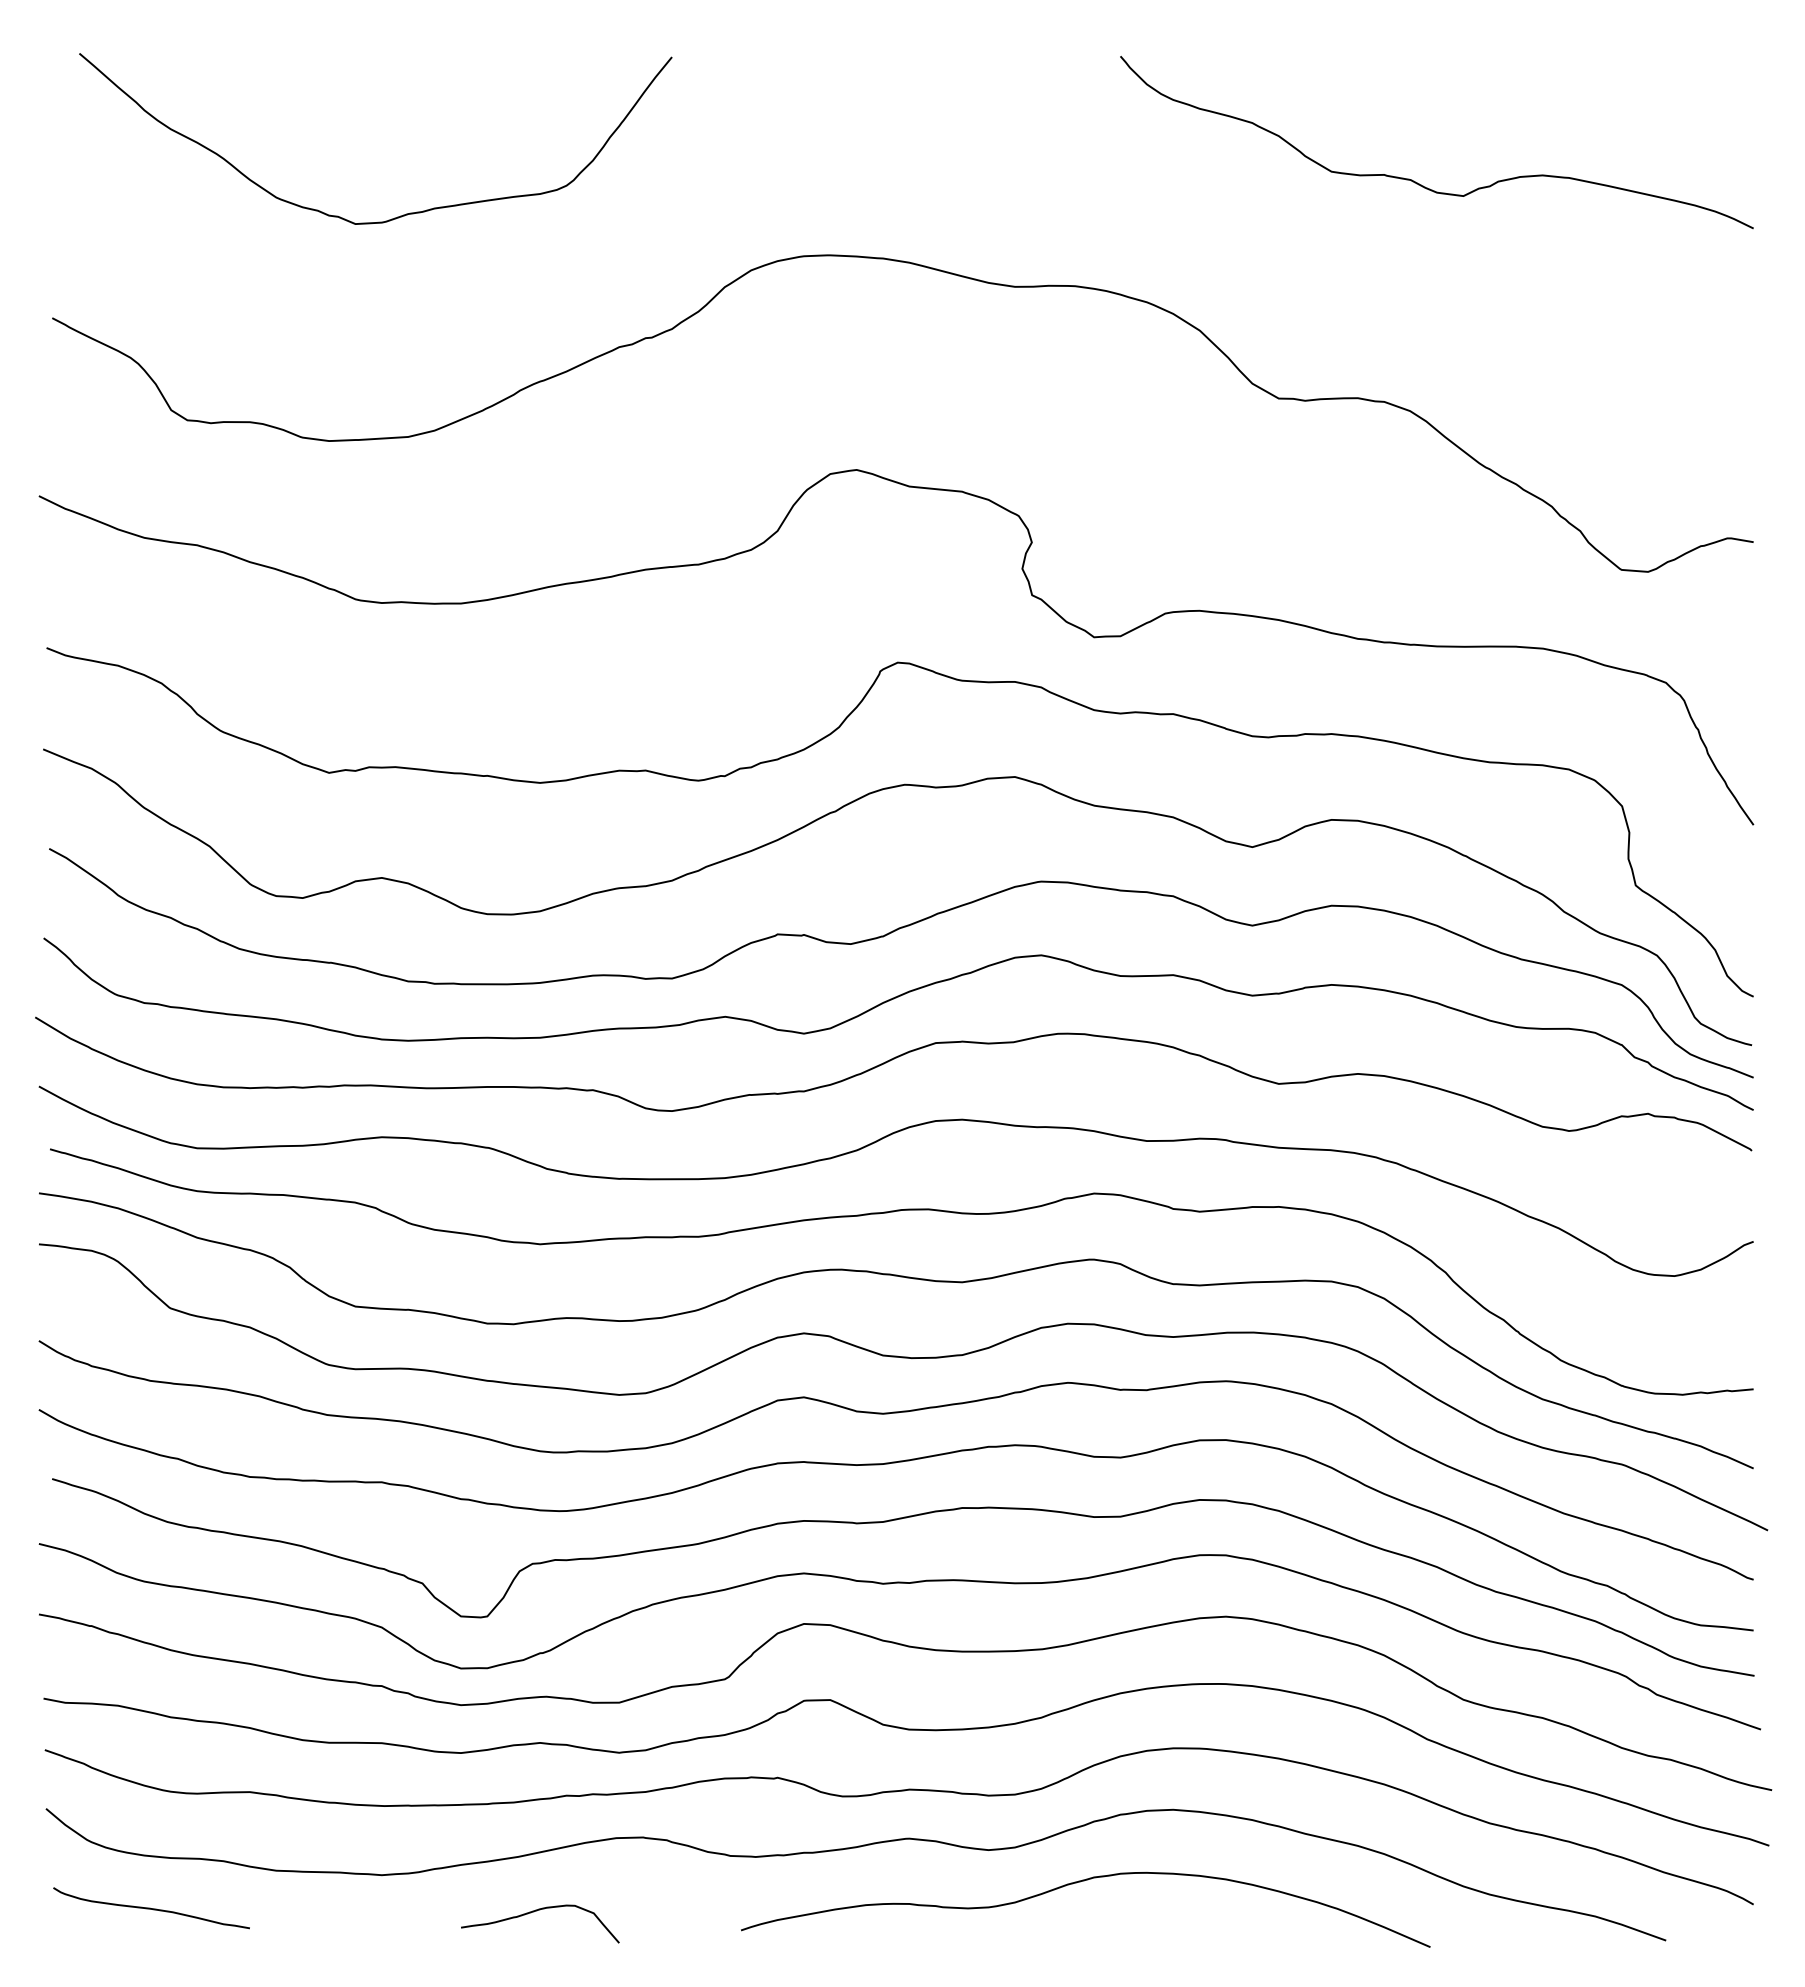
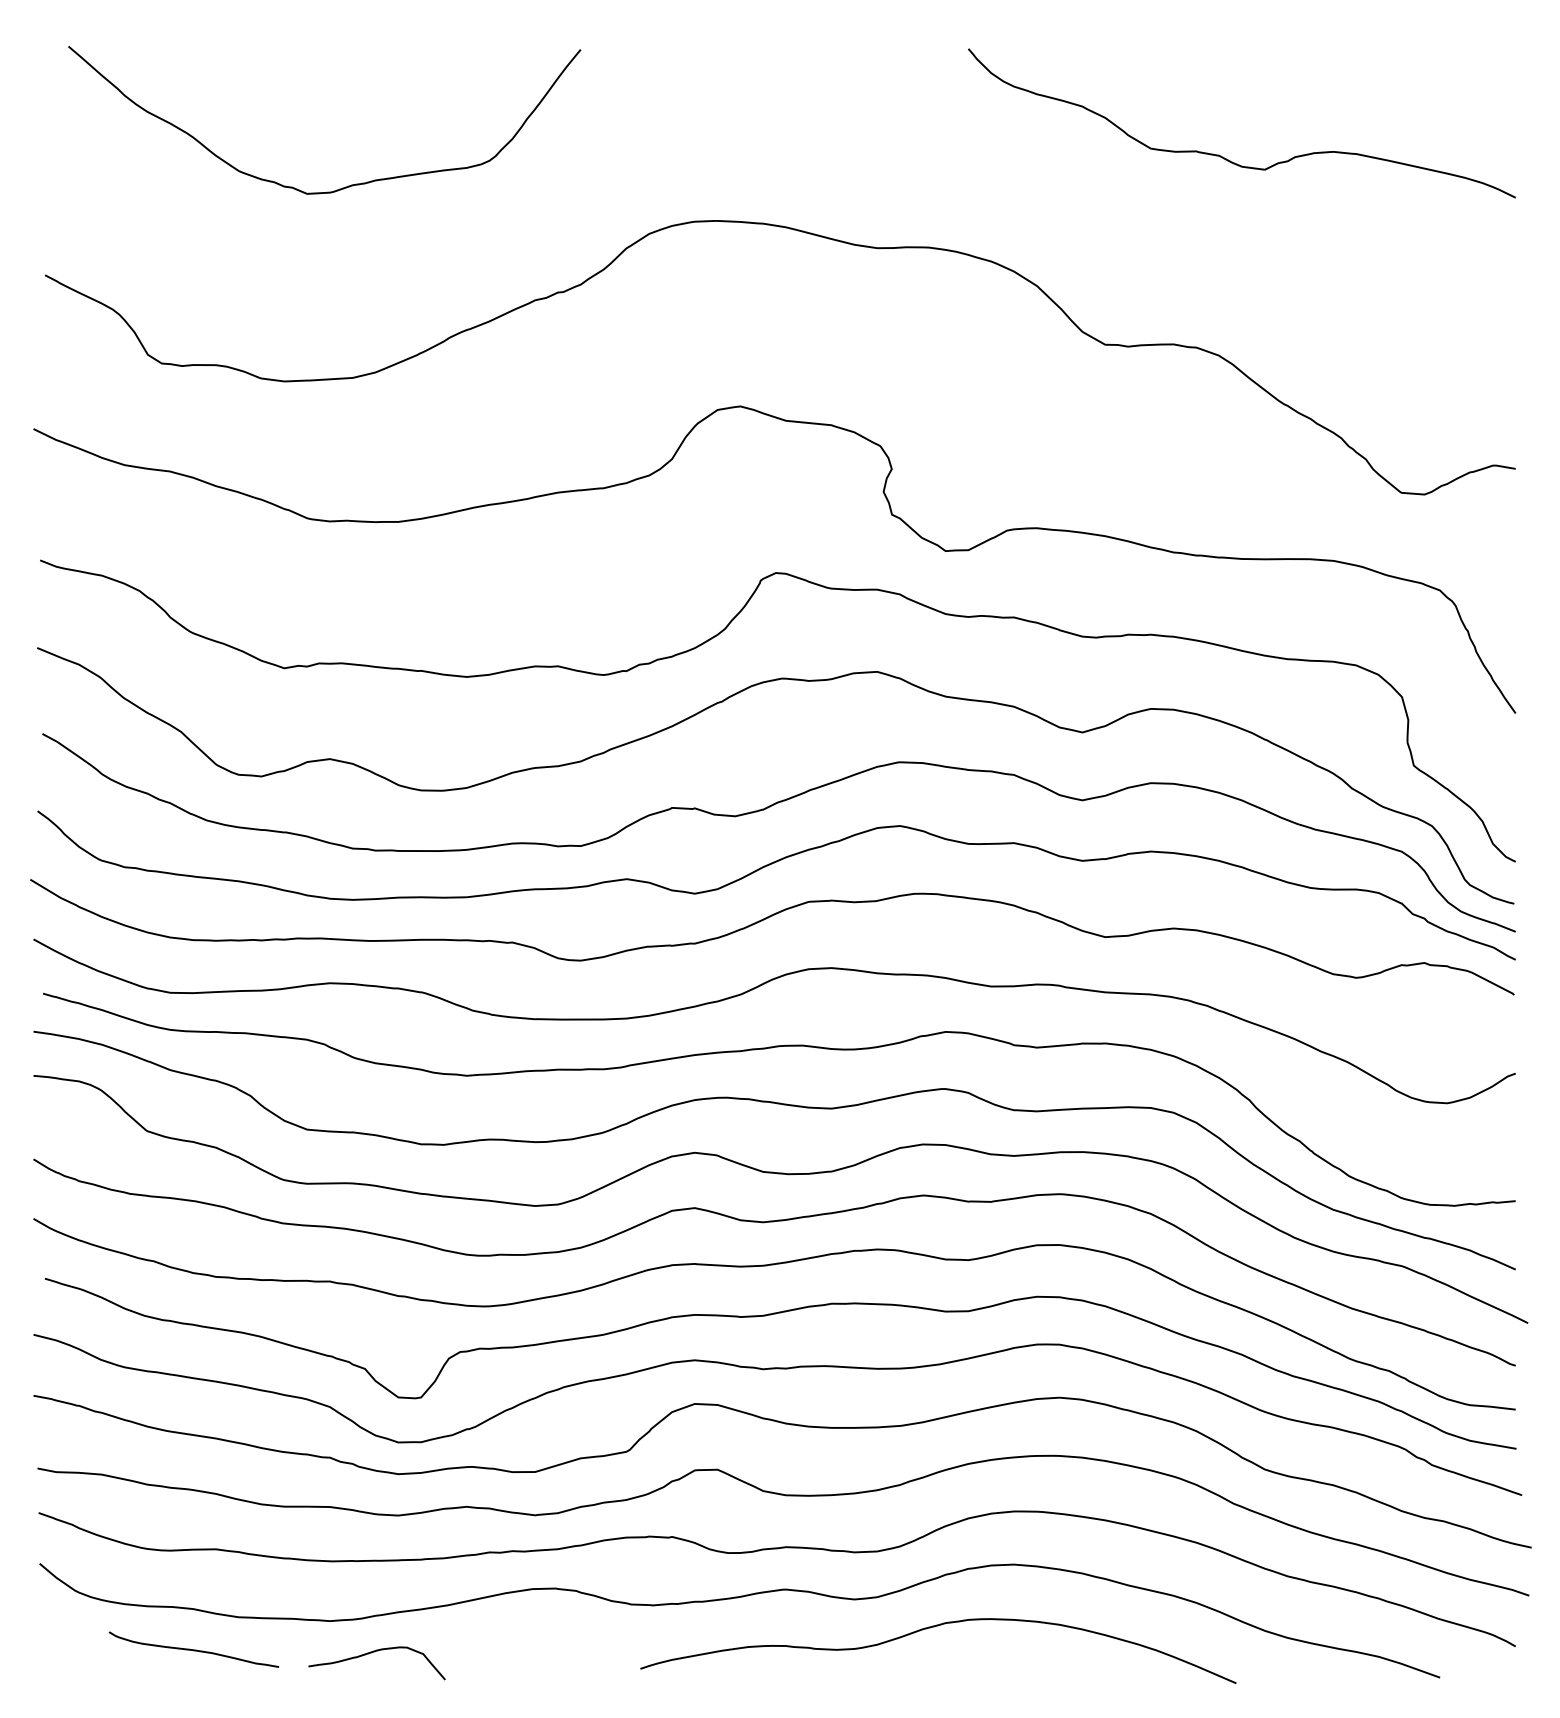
curve: (151, 1908) -> (193, 1649), moved
curve: (537, 1911) -> (374, 1652), moved

